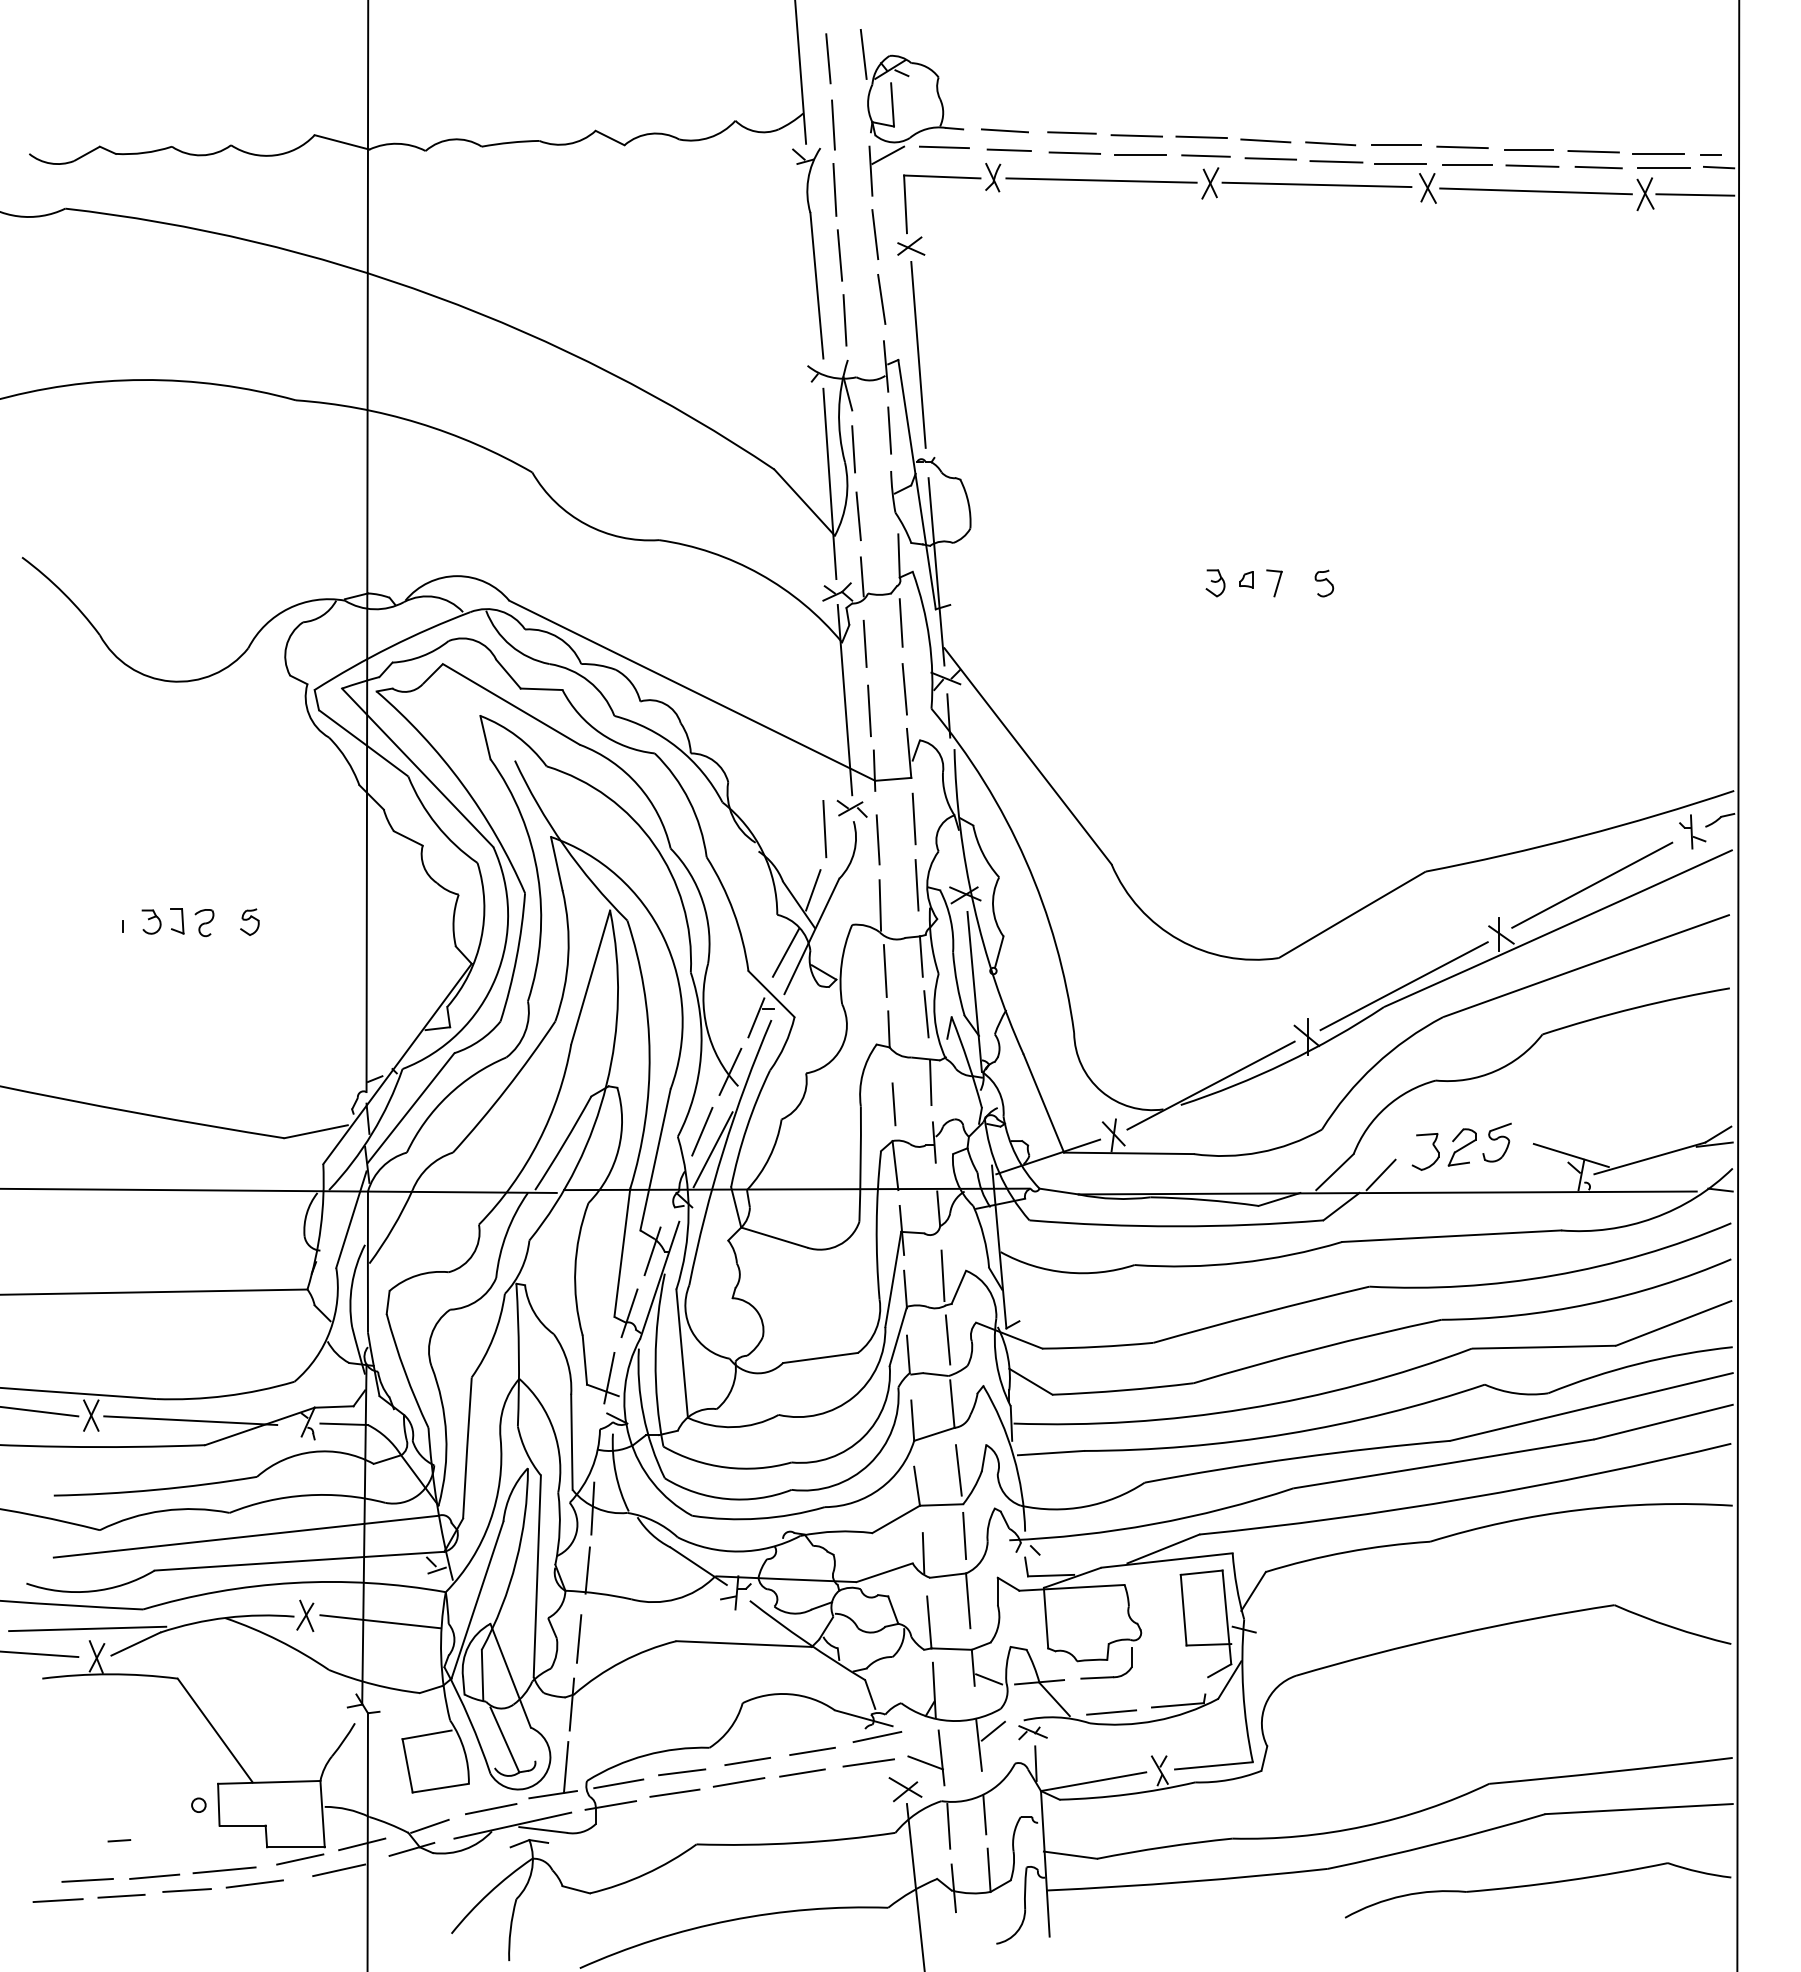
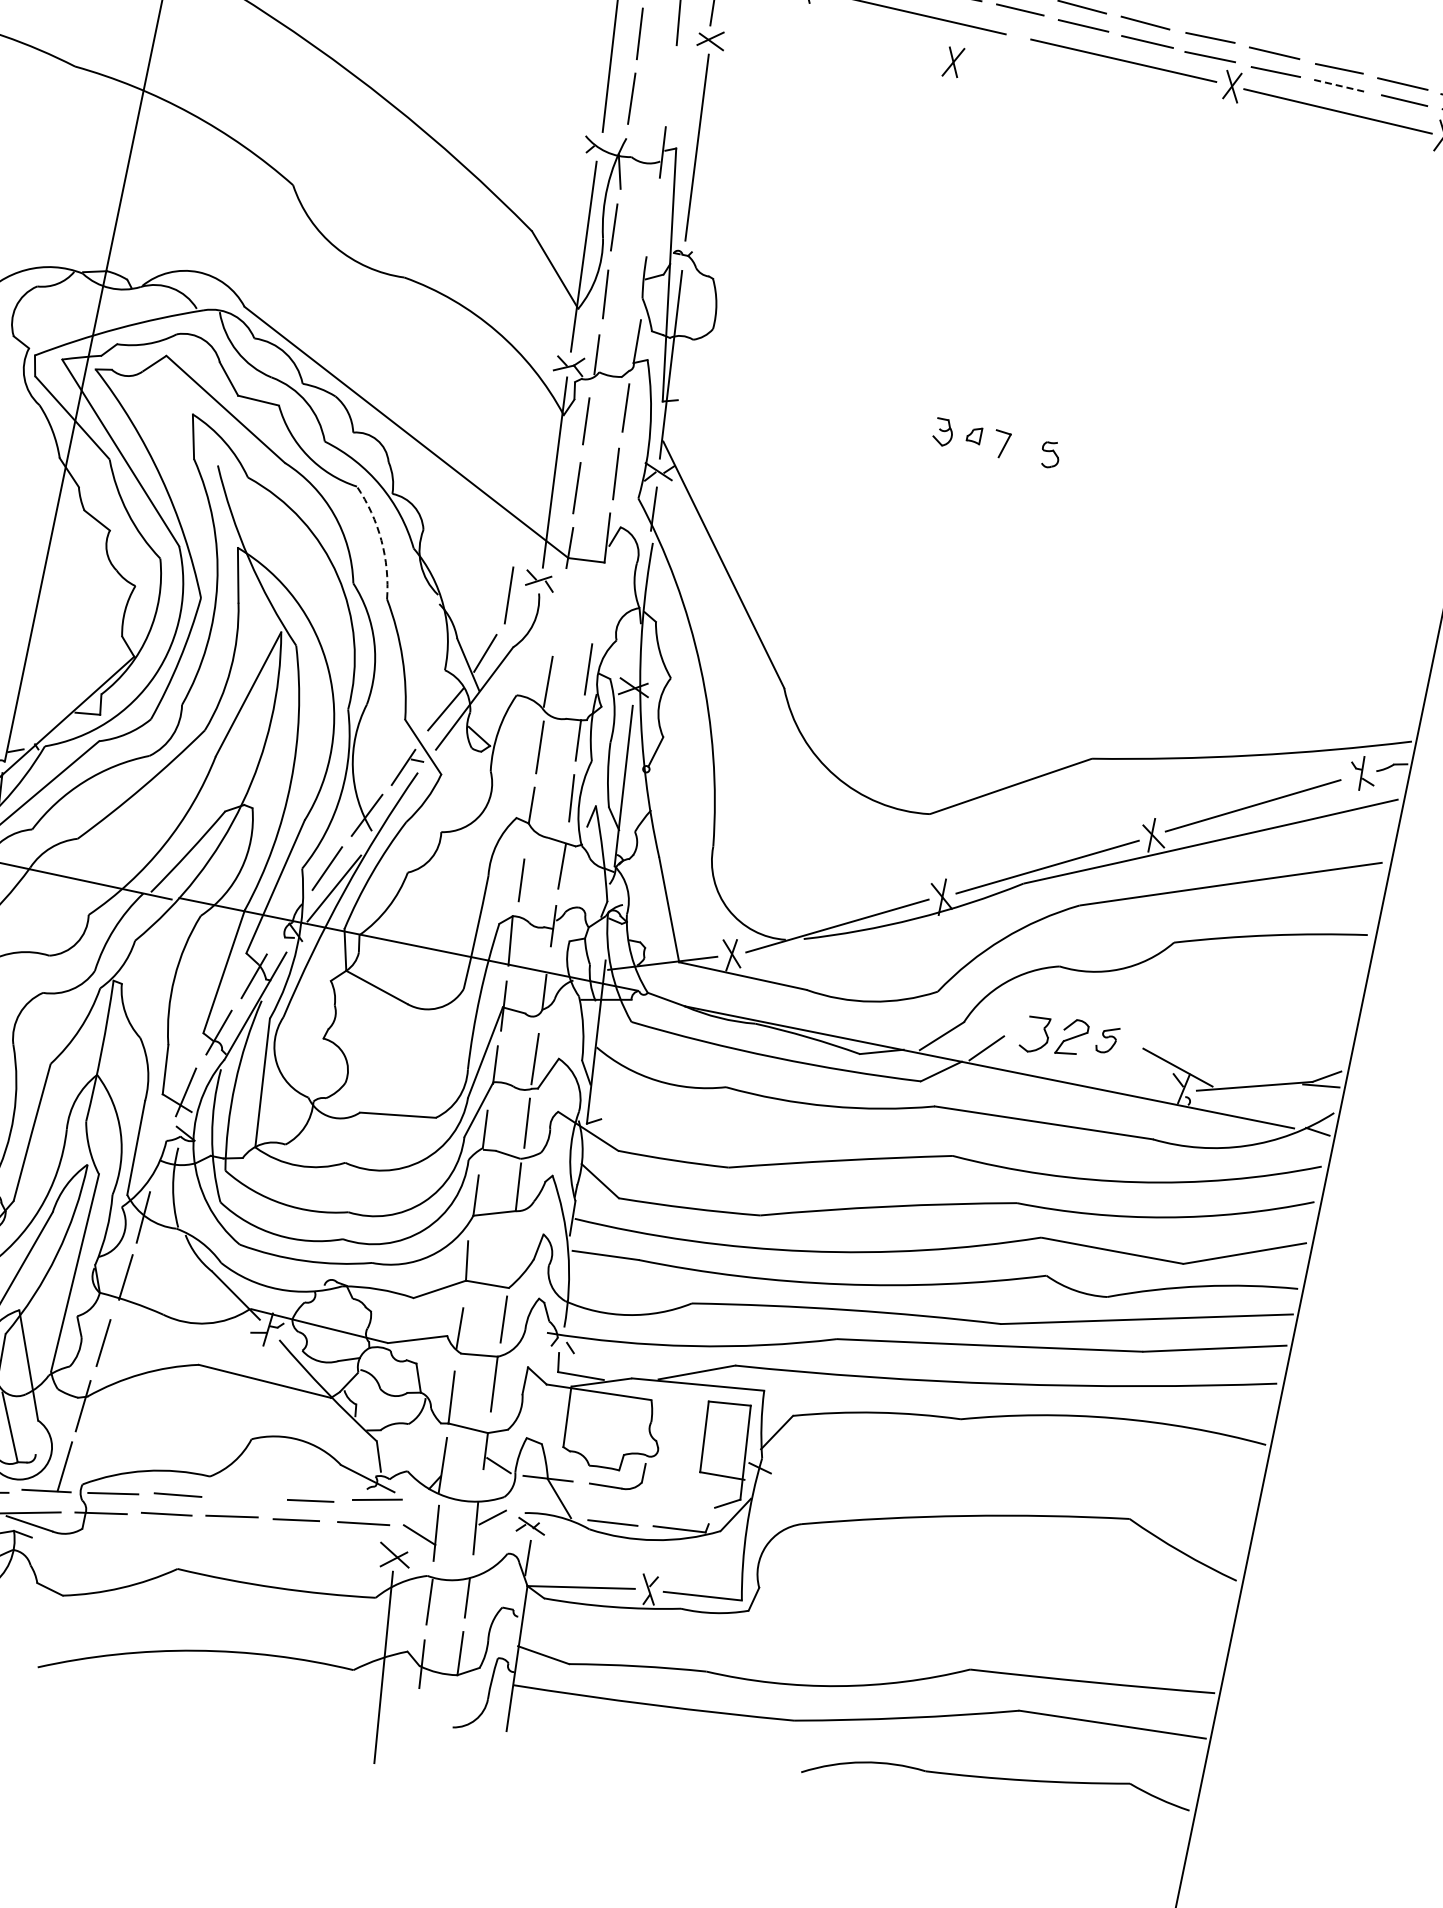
line: (1532, 166) -> (1339, 86), solid -> dashed
part: (1210, 183) -> (953, 62), moved
line: (881, 299) -> (671, 85), removed
line: (889, 430) -> (653, 216), removed
arc: (689, 800) -> (381, 539), solid -> dashed
line: (913, 818) -> (598, 602), removed
line: (877, 839) -> (558, 616), removed
part: (1496, 1142) -> (1106, 1039), size x0.7
line: (958, 1470) -> (511, 1253), removed
line: (747, 1761) -> (244, 1497), removed

